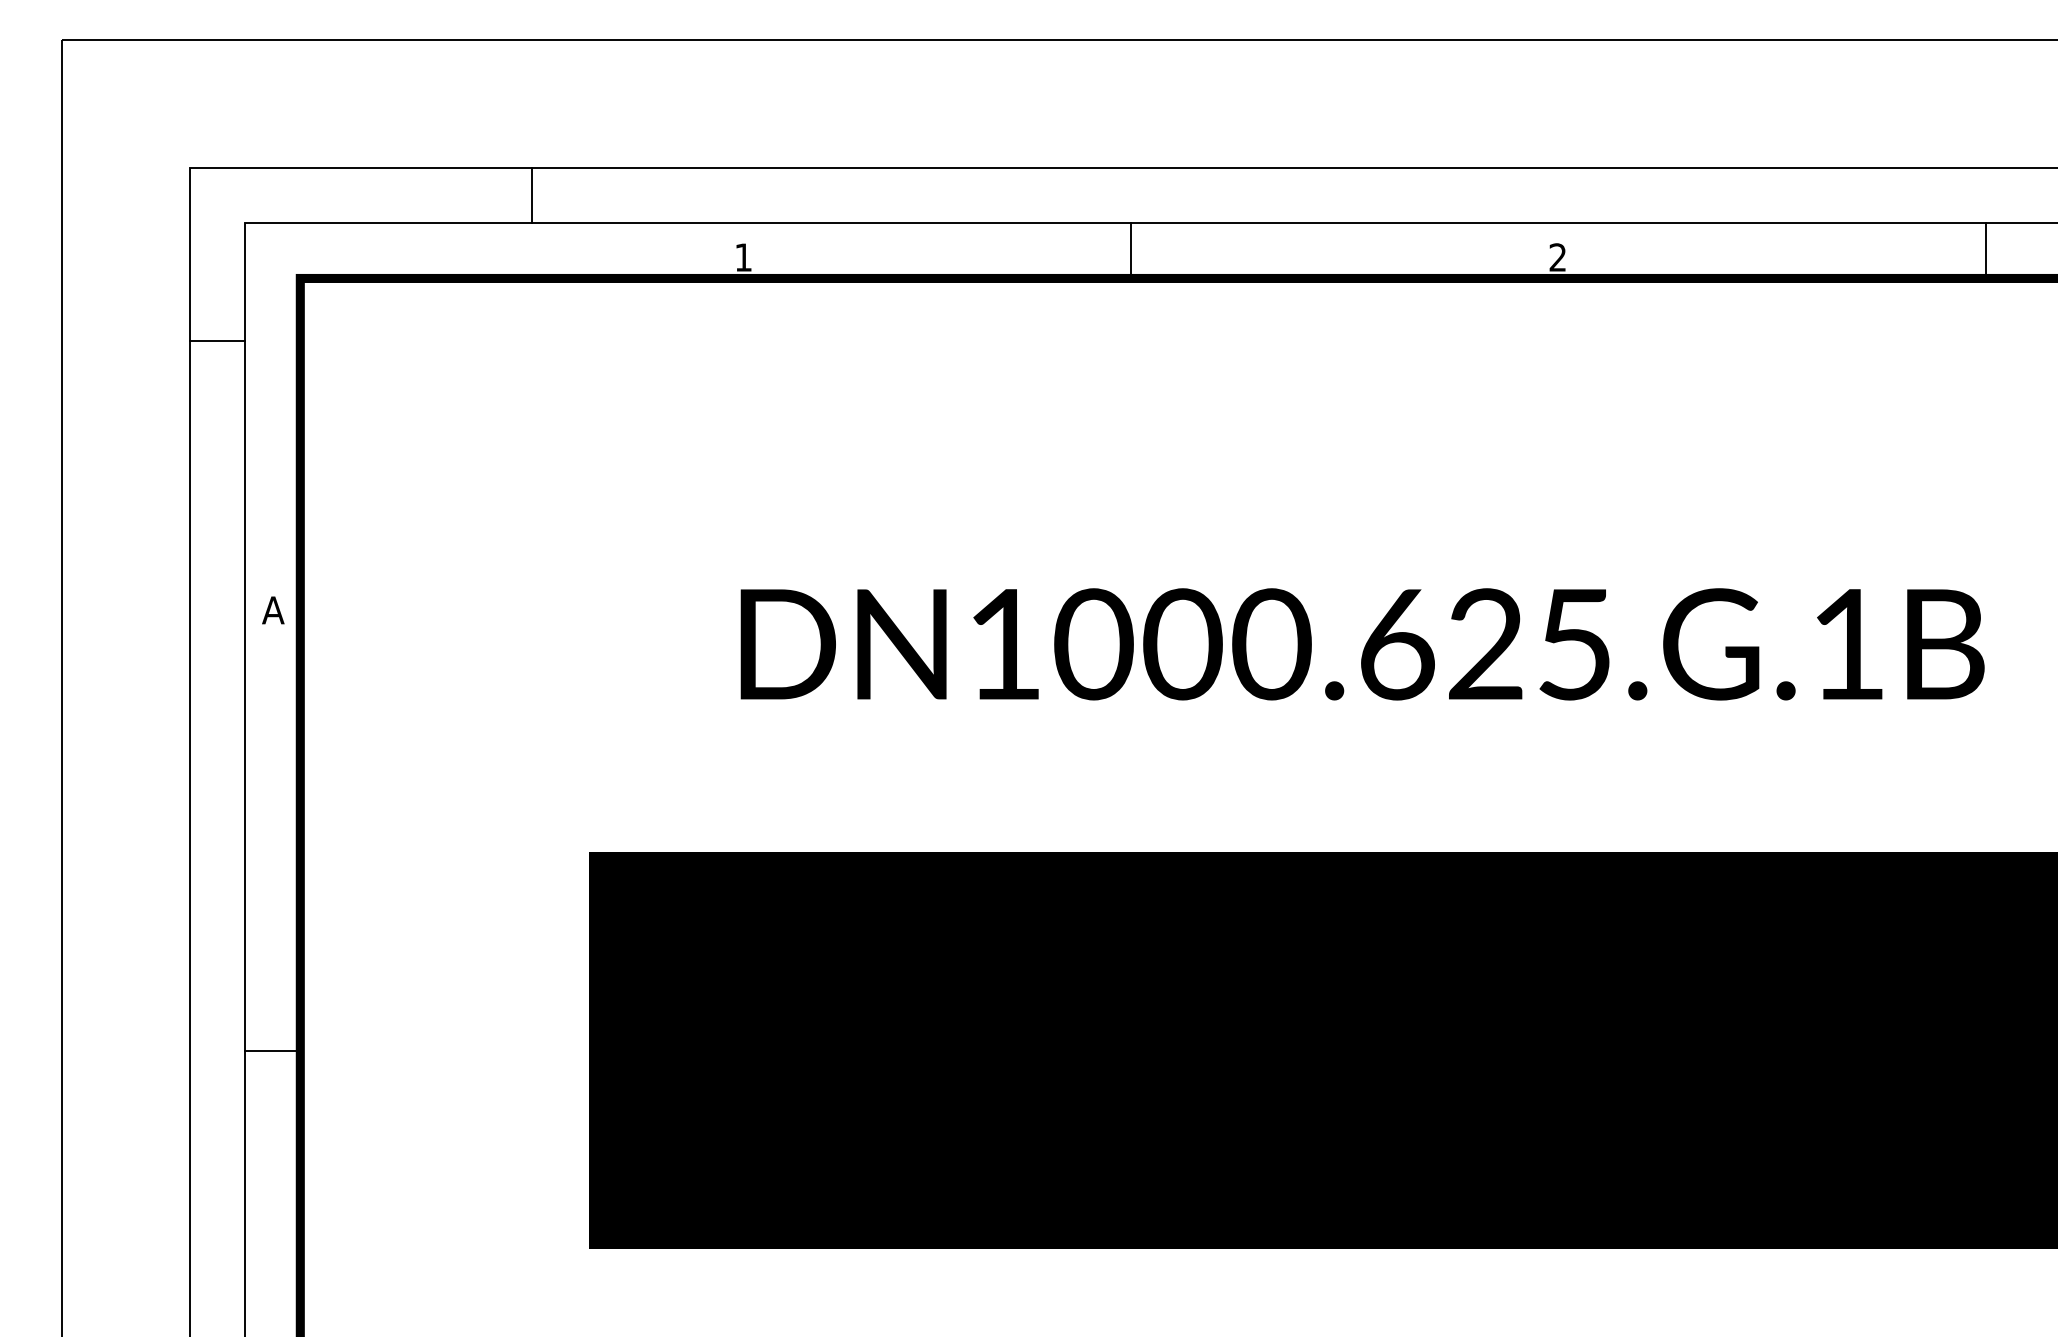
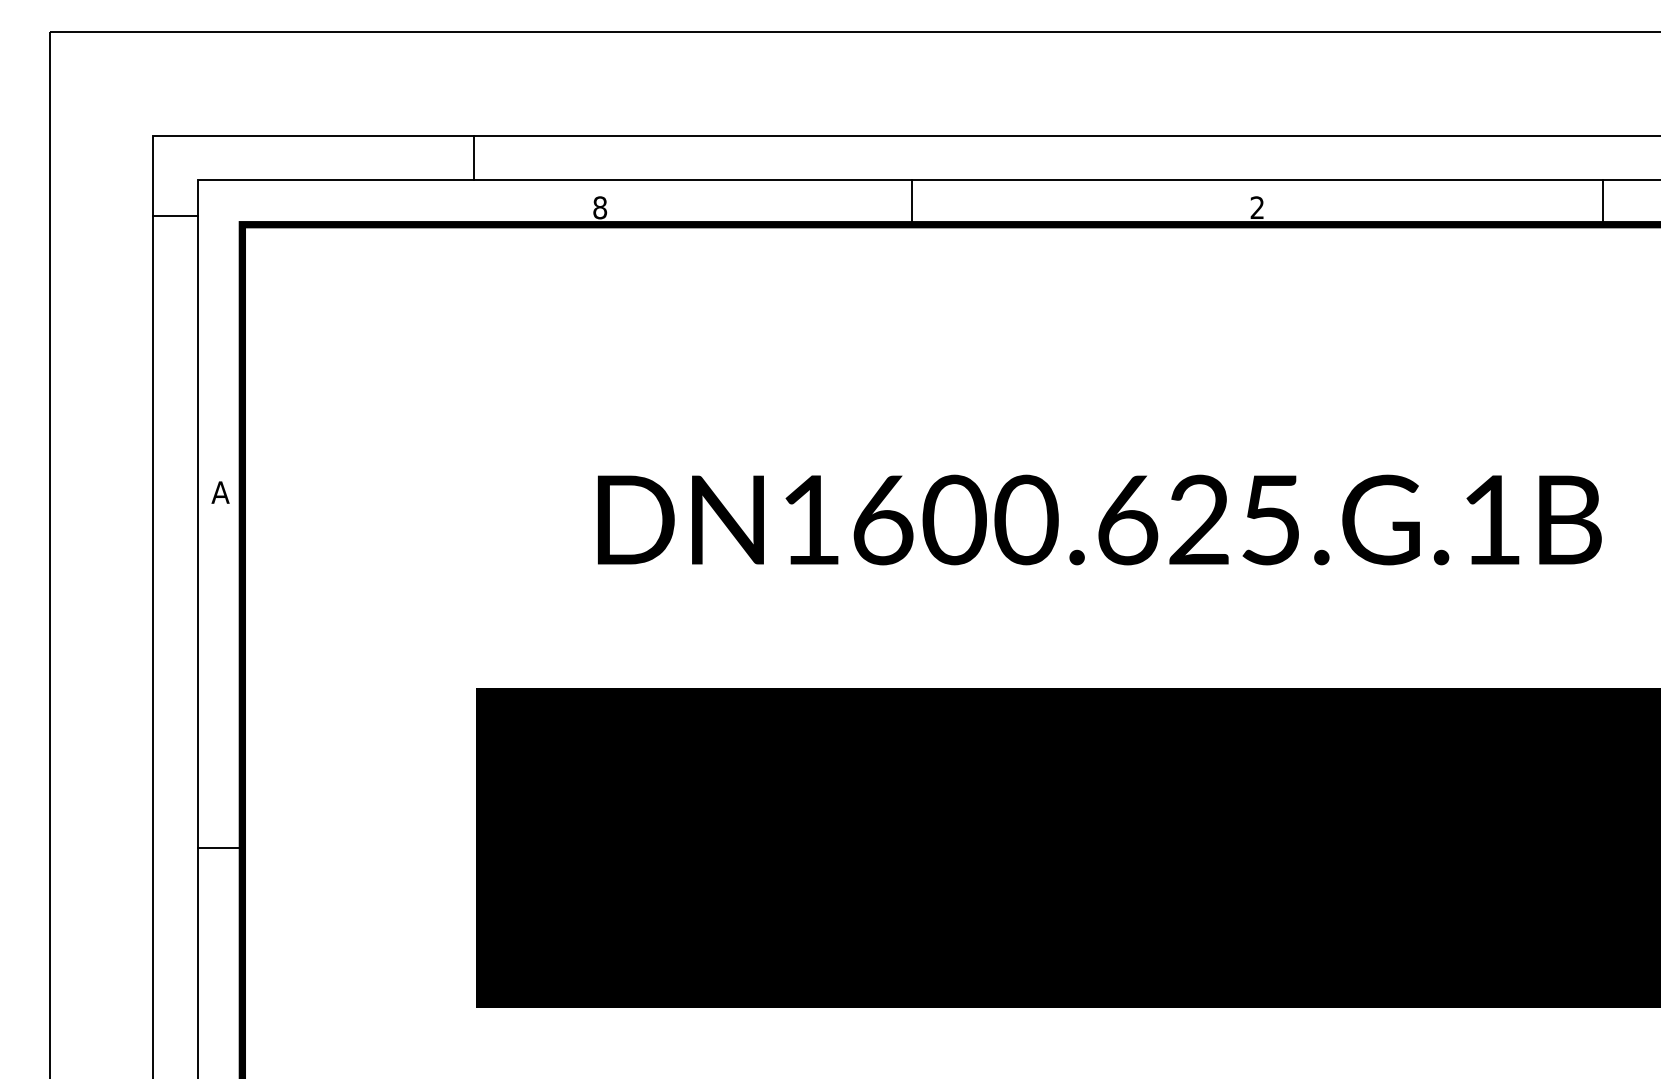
line: (532, 195) -> (474, 157), moved
text: (743, 257) -> (600, 207), 1 -> 8
line: (217, 341) -> (175, 215), moved
text: (1093, 644) -> (882, 520), DN1000.625.G.1B -> DN1600.625.G.1B

